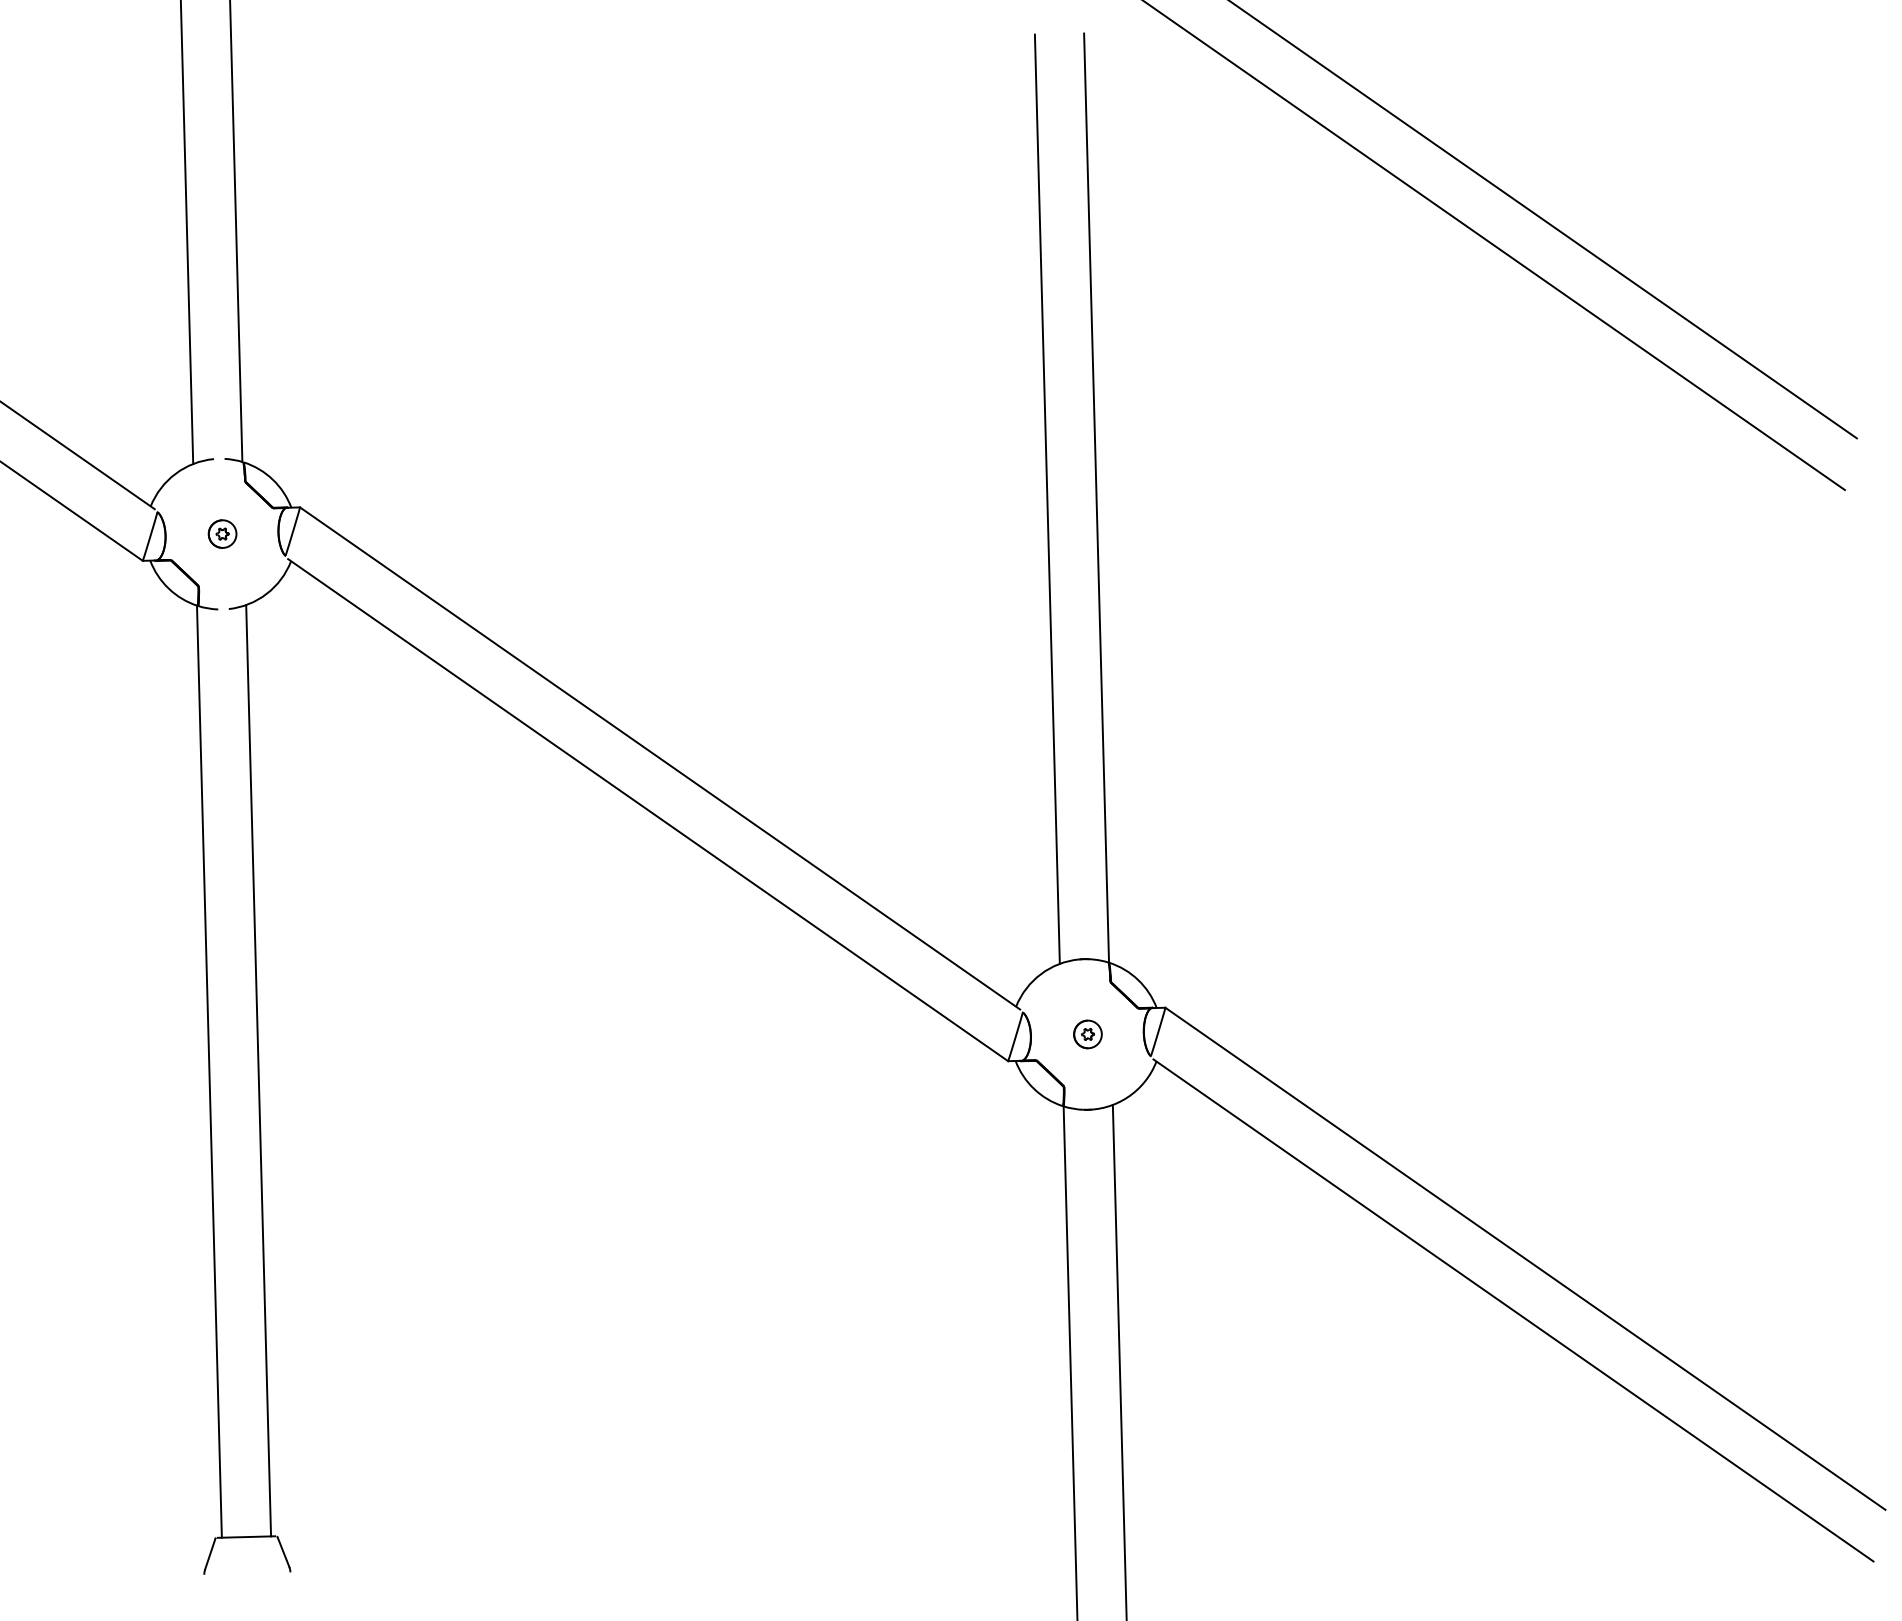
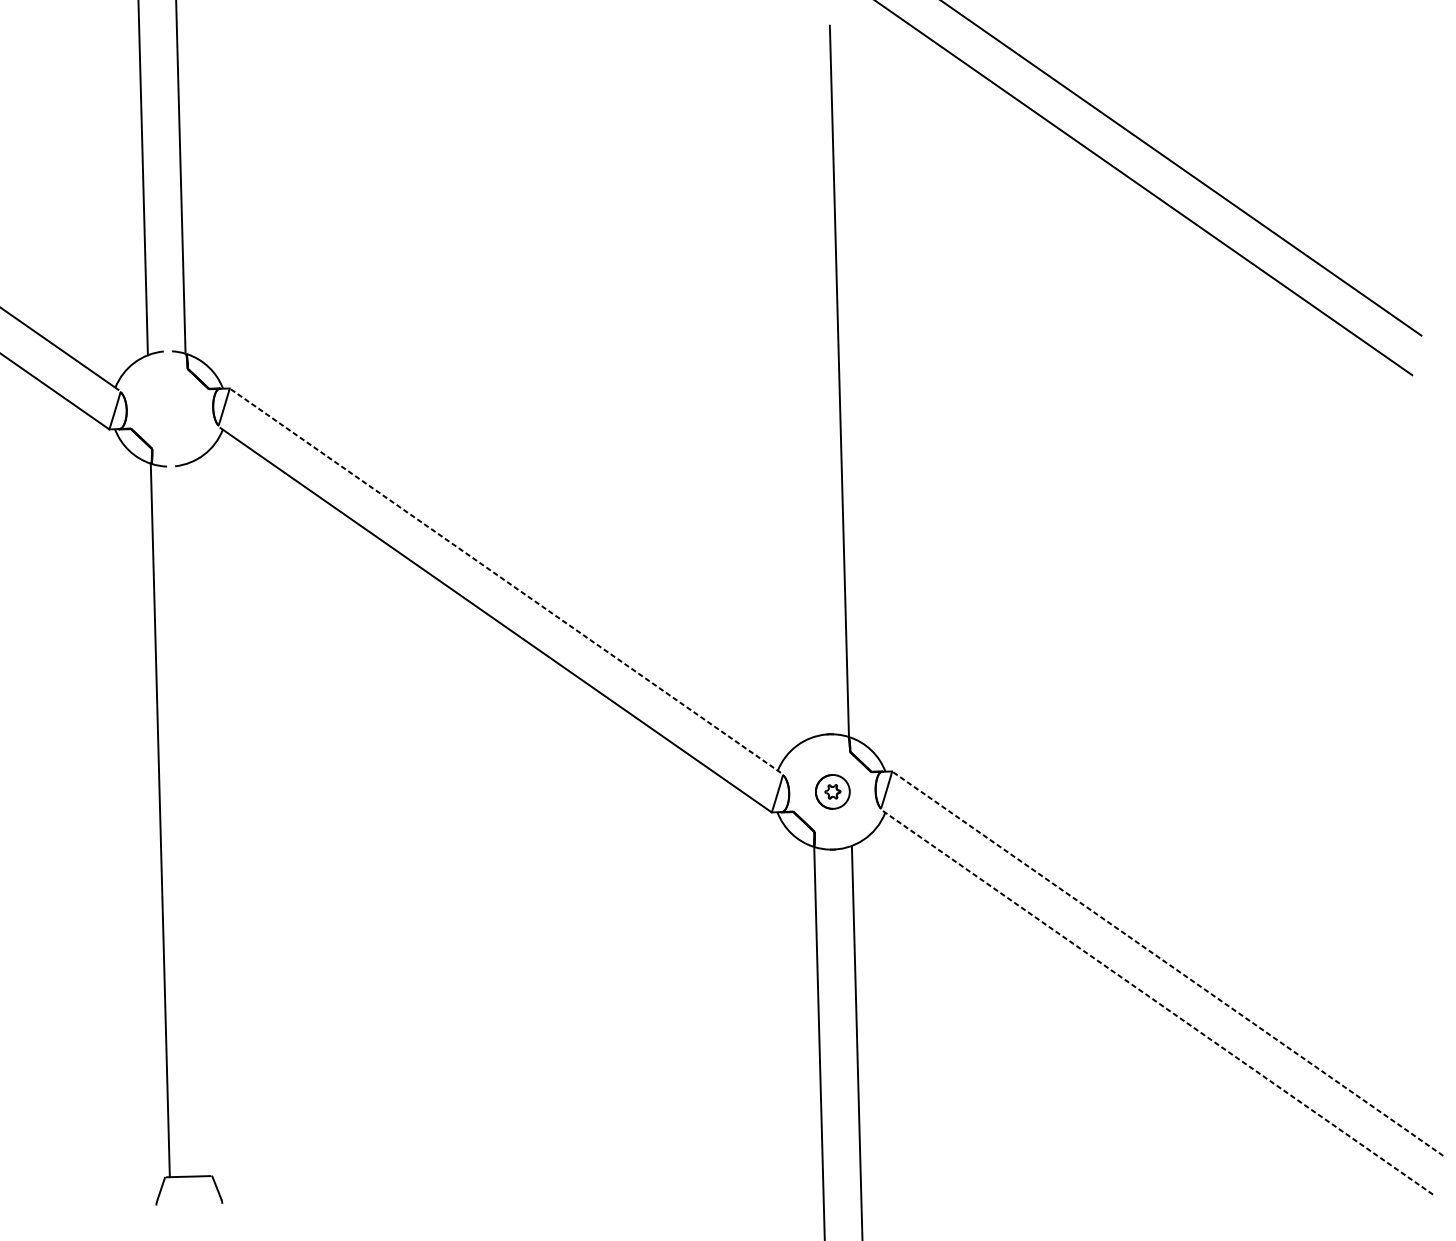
line: (1046, 498) -> (801, 381), removed
part: (222, 533) -> (170, 408), removed
line: (660, 758) -> (505, 580), solid -> dashed
part: (1087, 1034) -> (832, 791), size x1.6
line: (258, 1070) -> (197, 819), removed
line: (1525, 1258) -> (1167, 963), solid -> dashed
line: (1513, 1310) -> (1158, 1003), solid -> dashed

